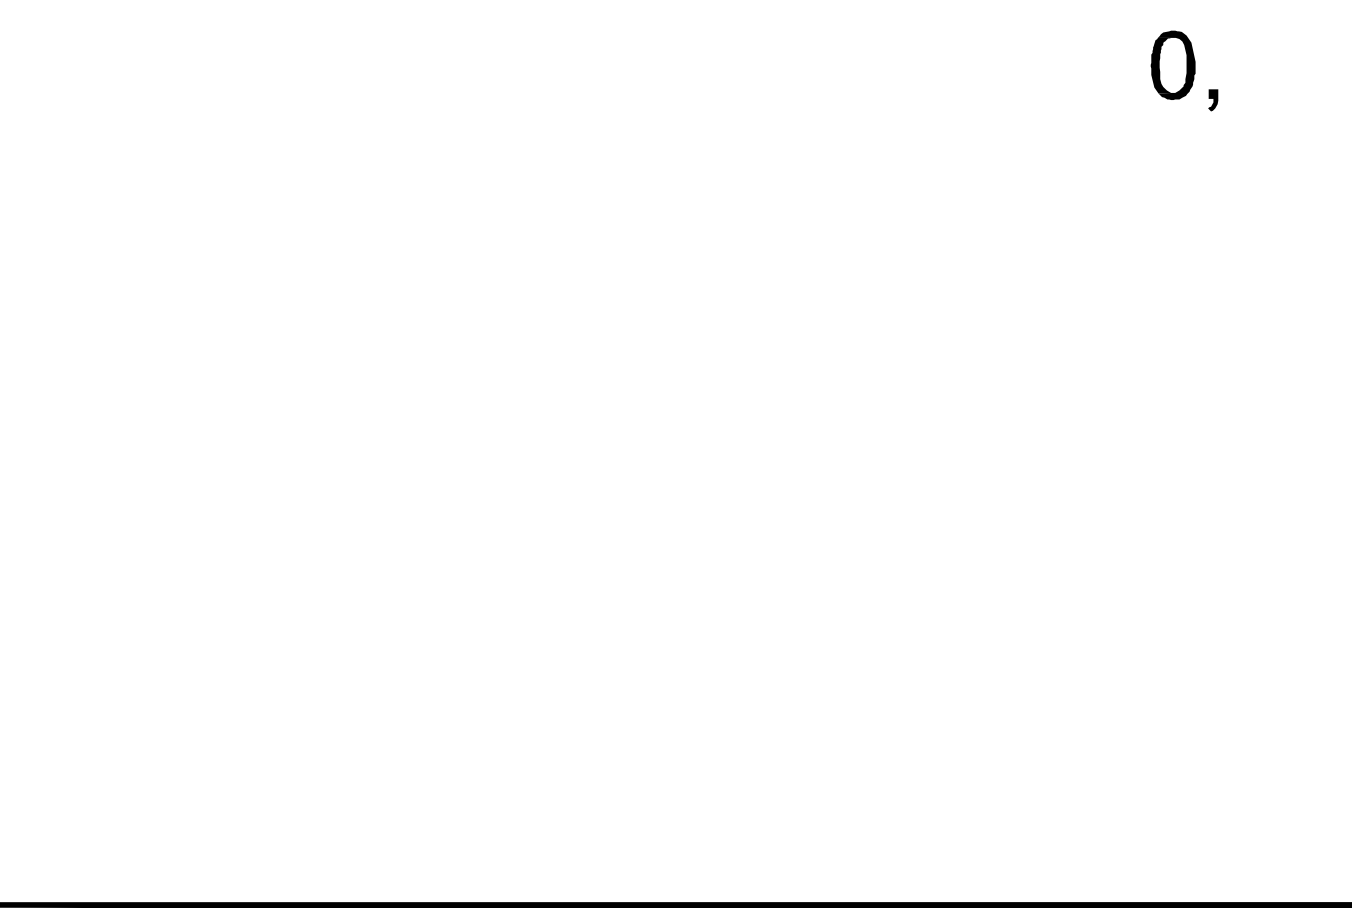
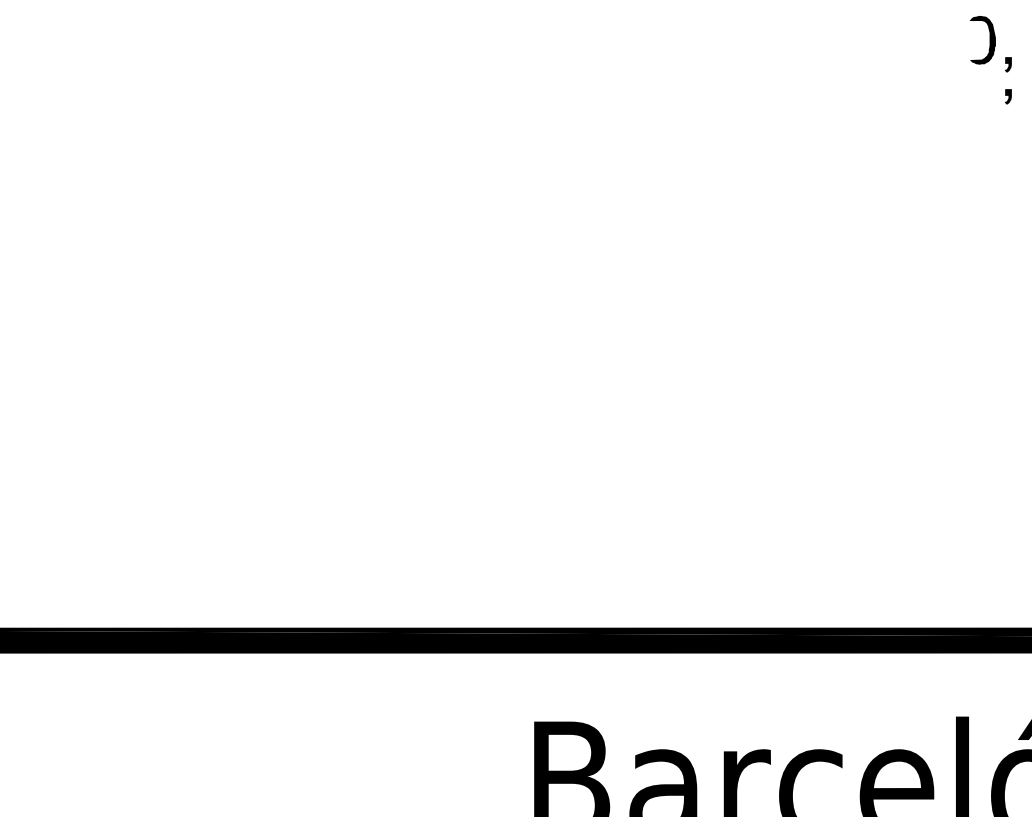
fill: (1160, 65) -> (971, 40), removed
part: (1213, 145) -> (1008, 96), added

